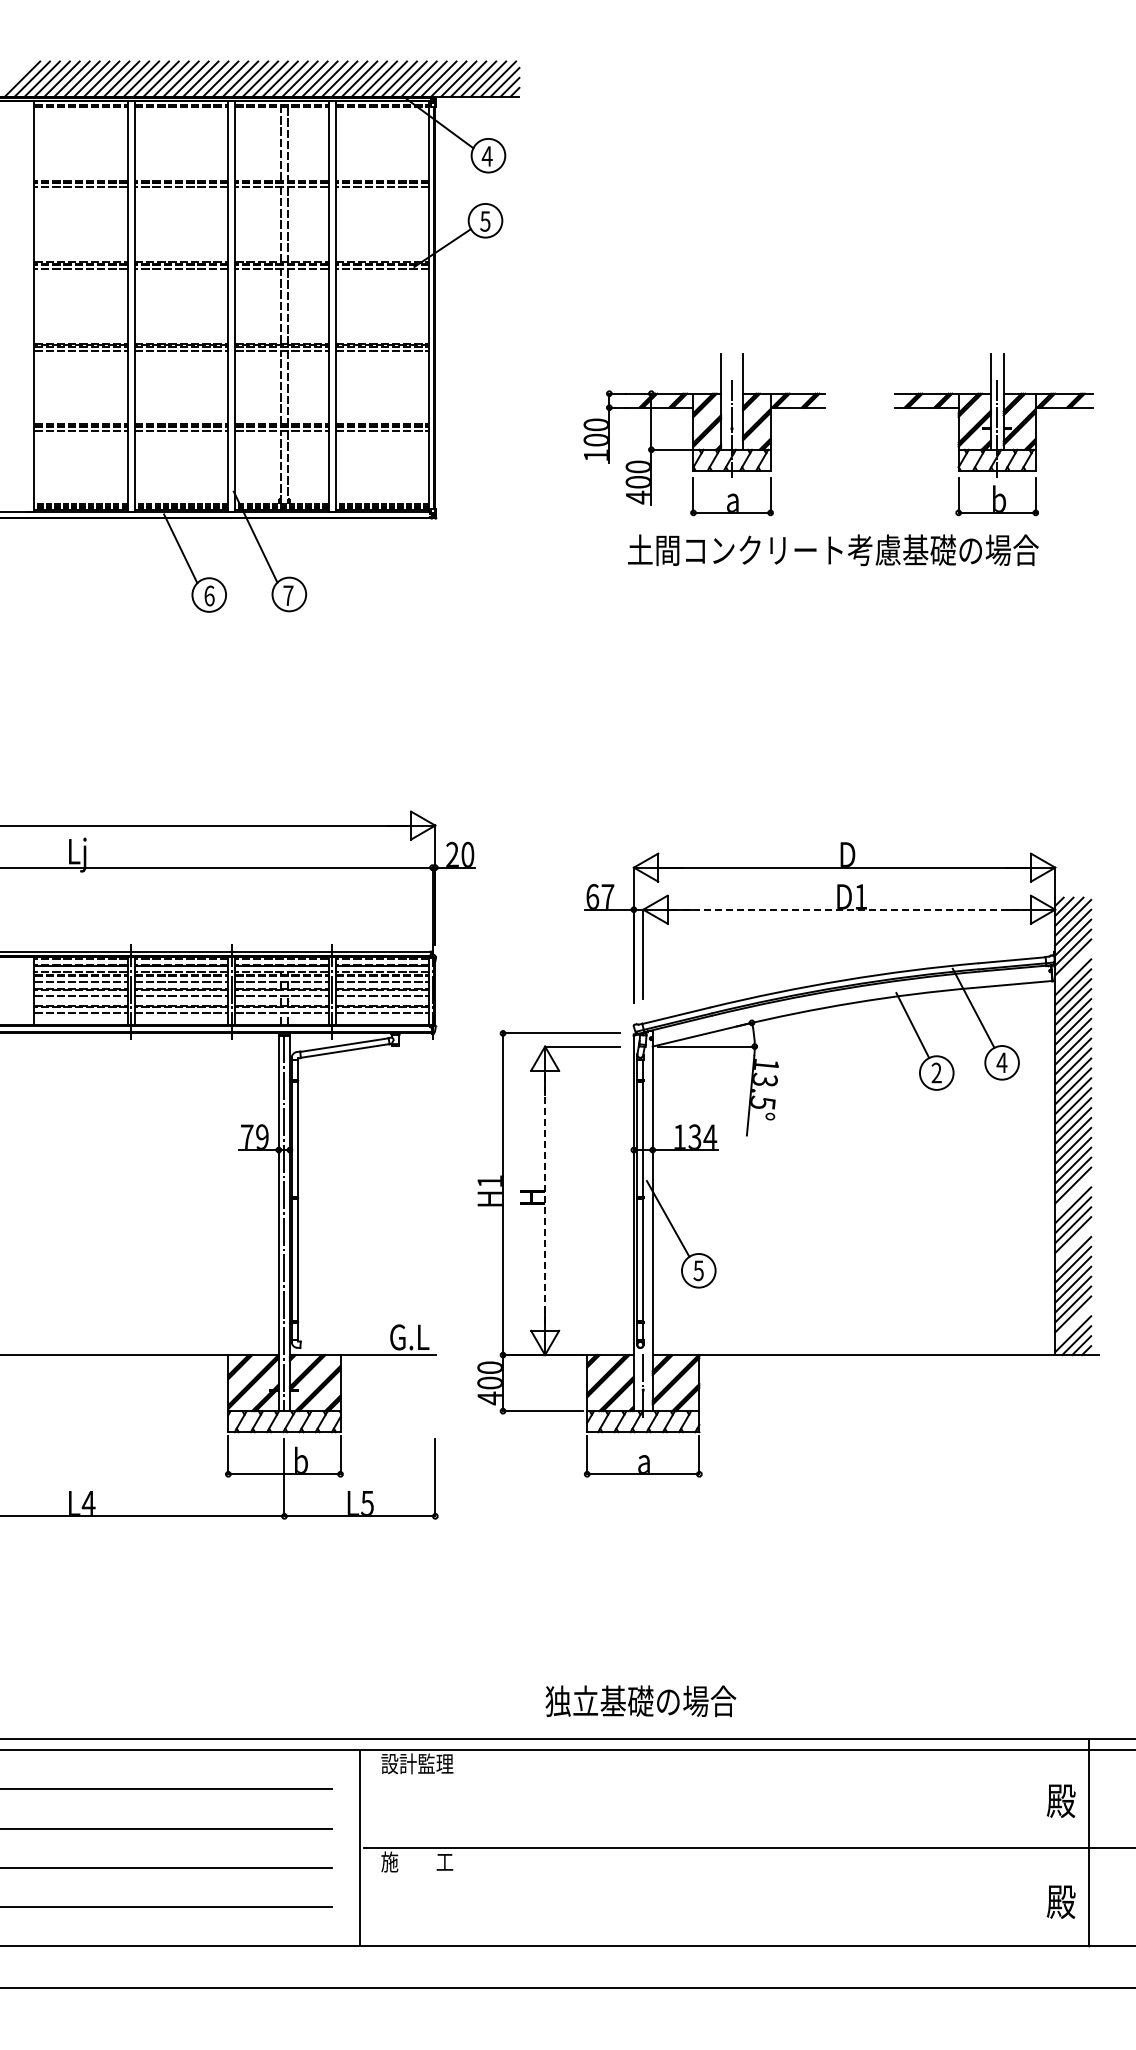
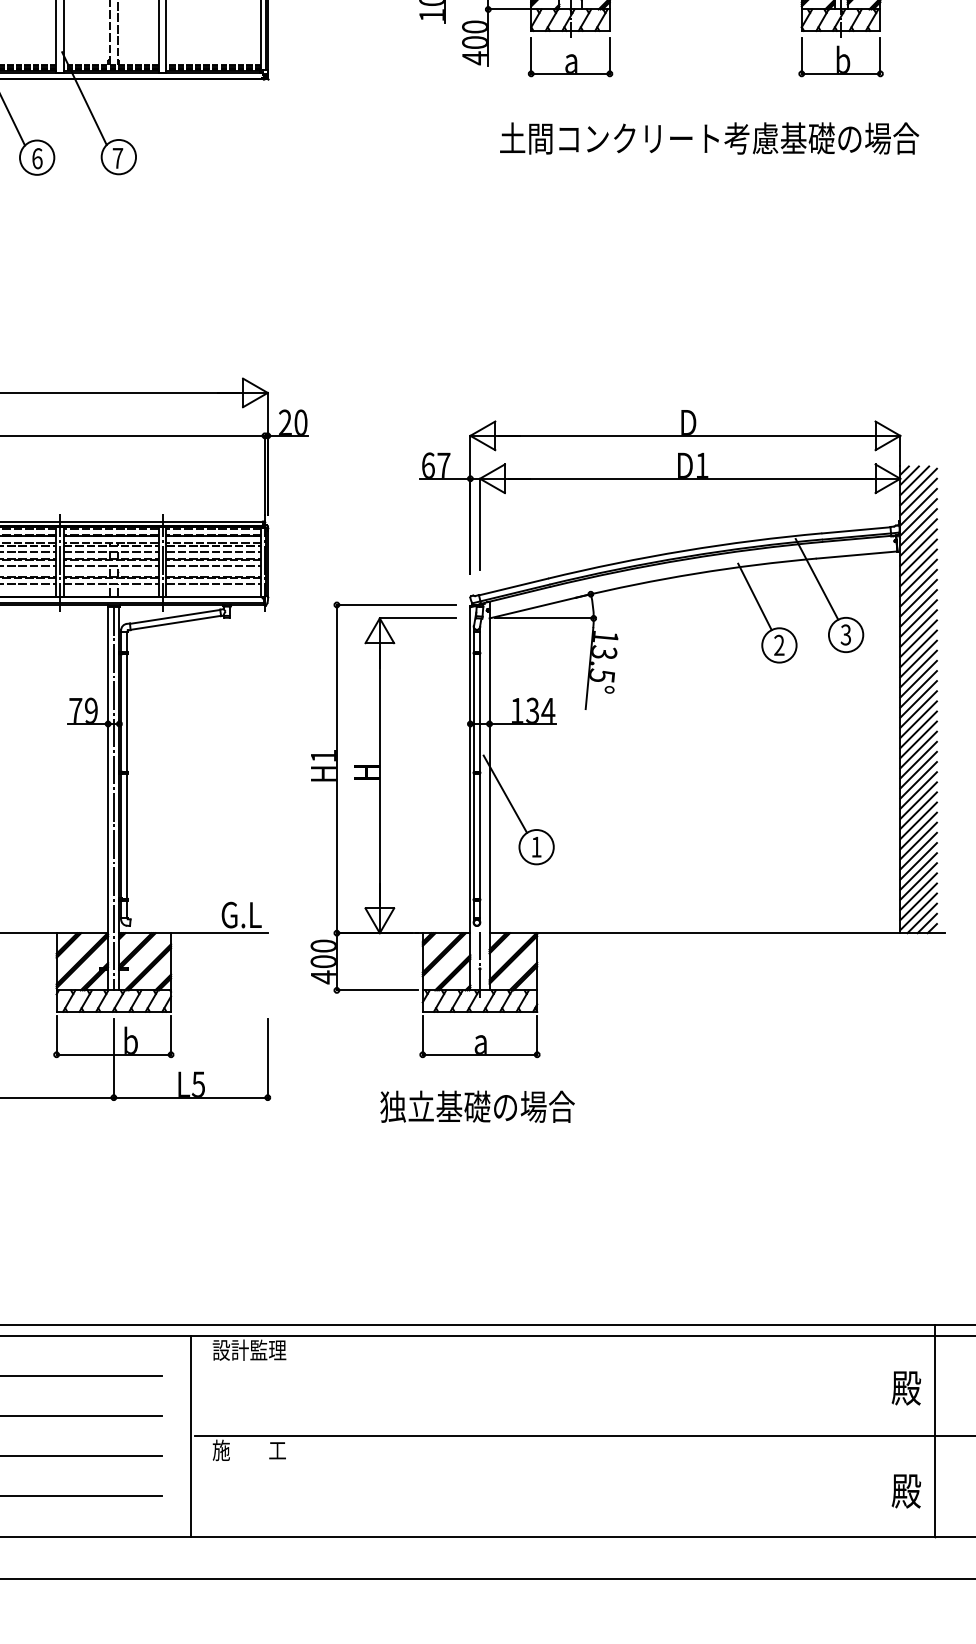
text: (833, 550) -> (709, 138), moved
line: (849, 909) -> (690, 478), dashed -> solid
line: (1073, 967) -> (918, 537), added
text: (1001, 1062) -> (845, 634), 4 -> 3
line: (1073, 1195) -> (918, 770), added
line: (545, 1201) -> (380, 776), dashed -> solid
line: (1073, 1244) -> (918, 820), added
text: (698, 1270) -> (536, 846), 5 -> 1
line: (1073, 1324) -> (918, 901), added
text: (640, 1701) -> (477, 1107), moved

